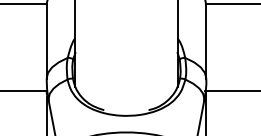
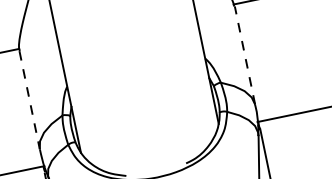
line: (206, 41) -> (245, 54), solid -> dashed
line: (46, 42) -> (29, 100), solid -> dashed

